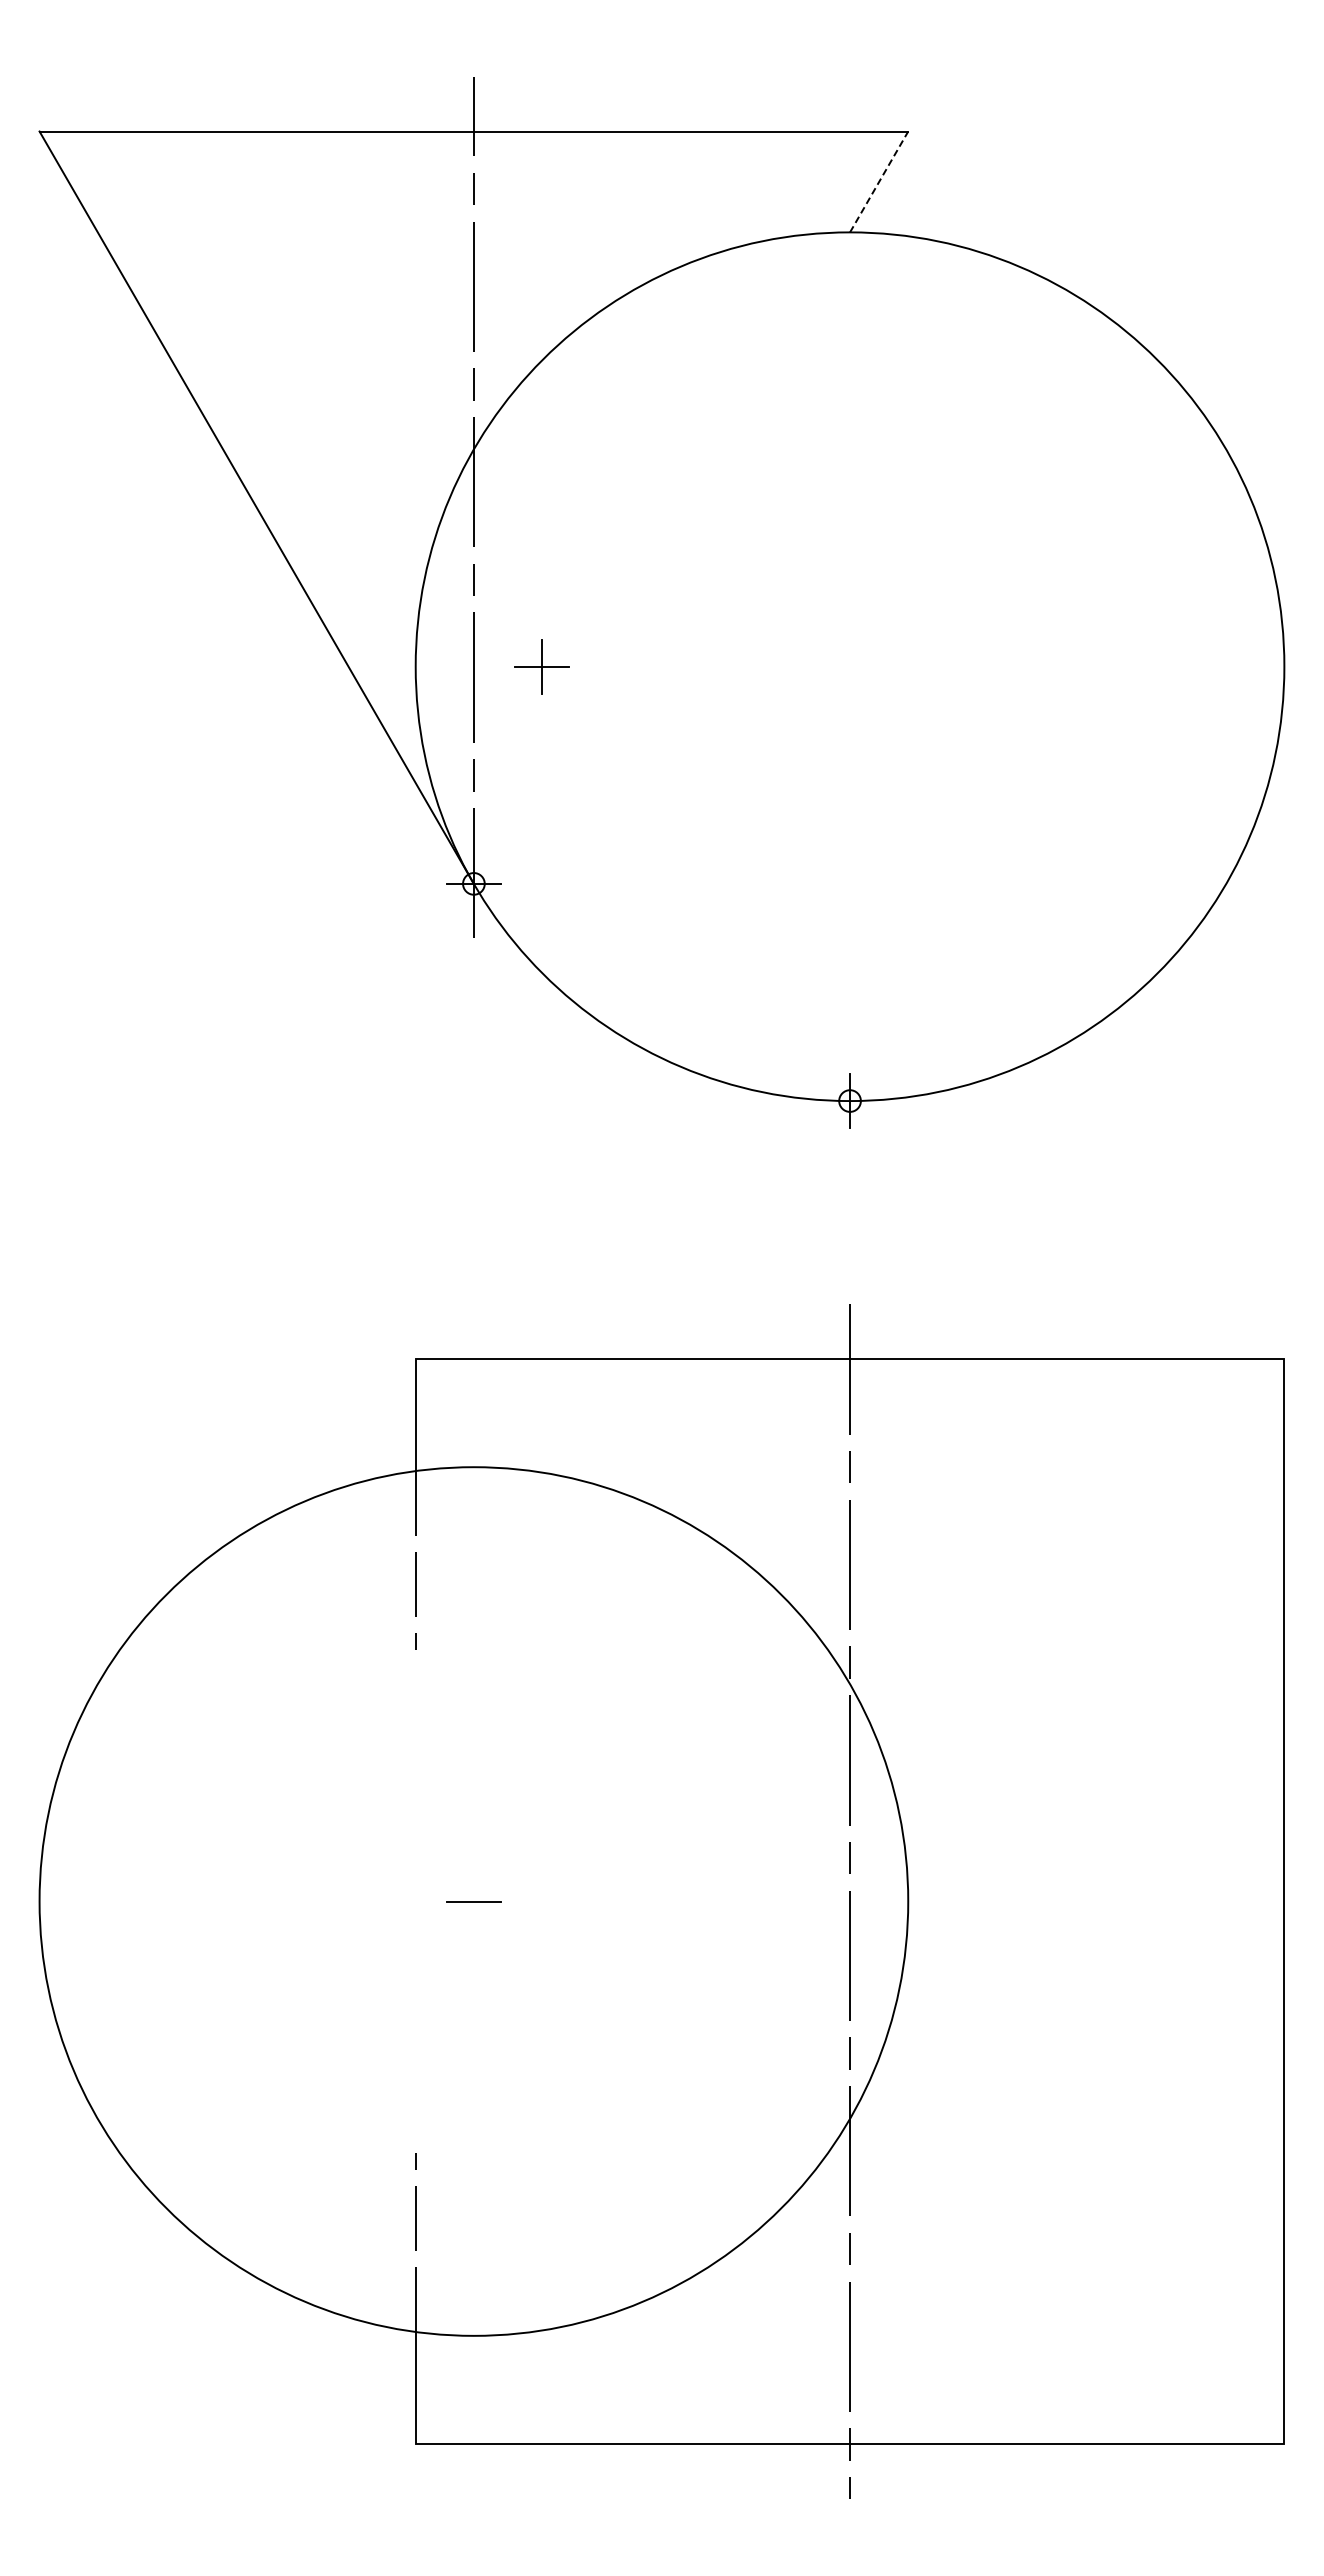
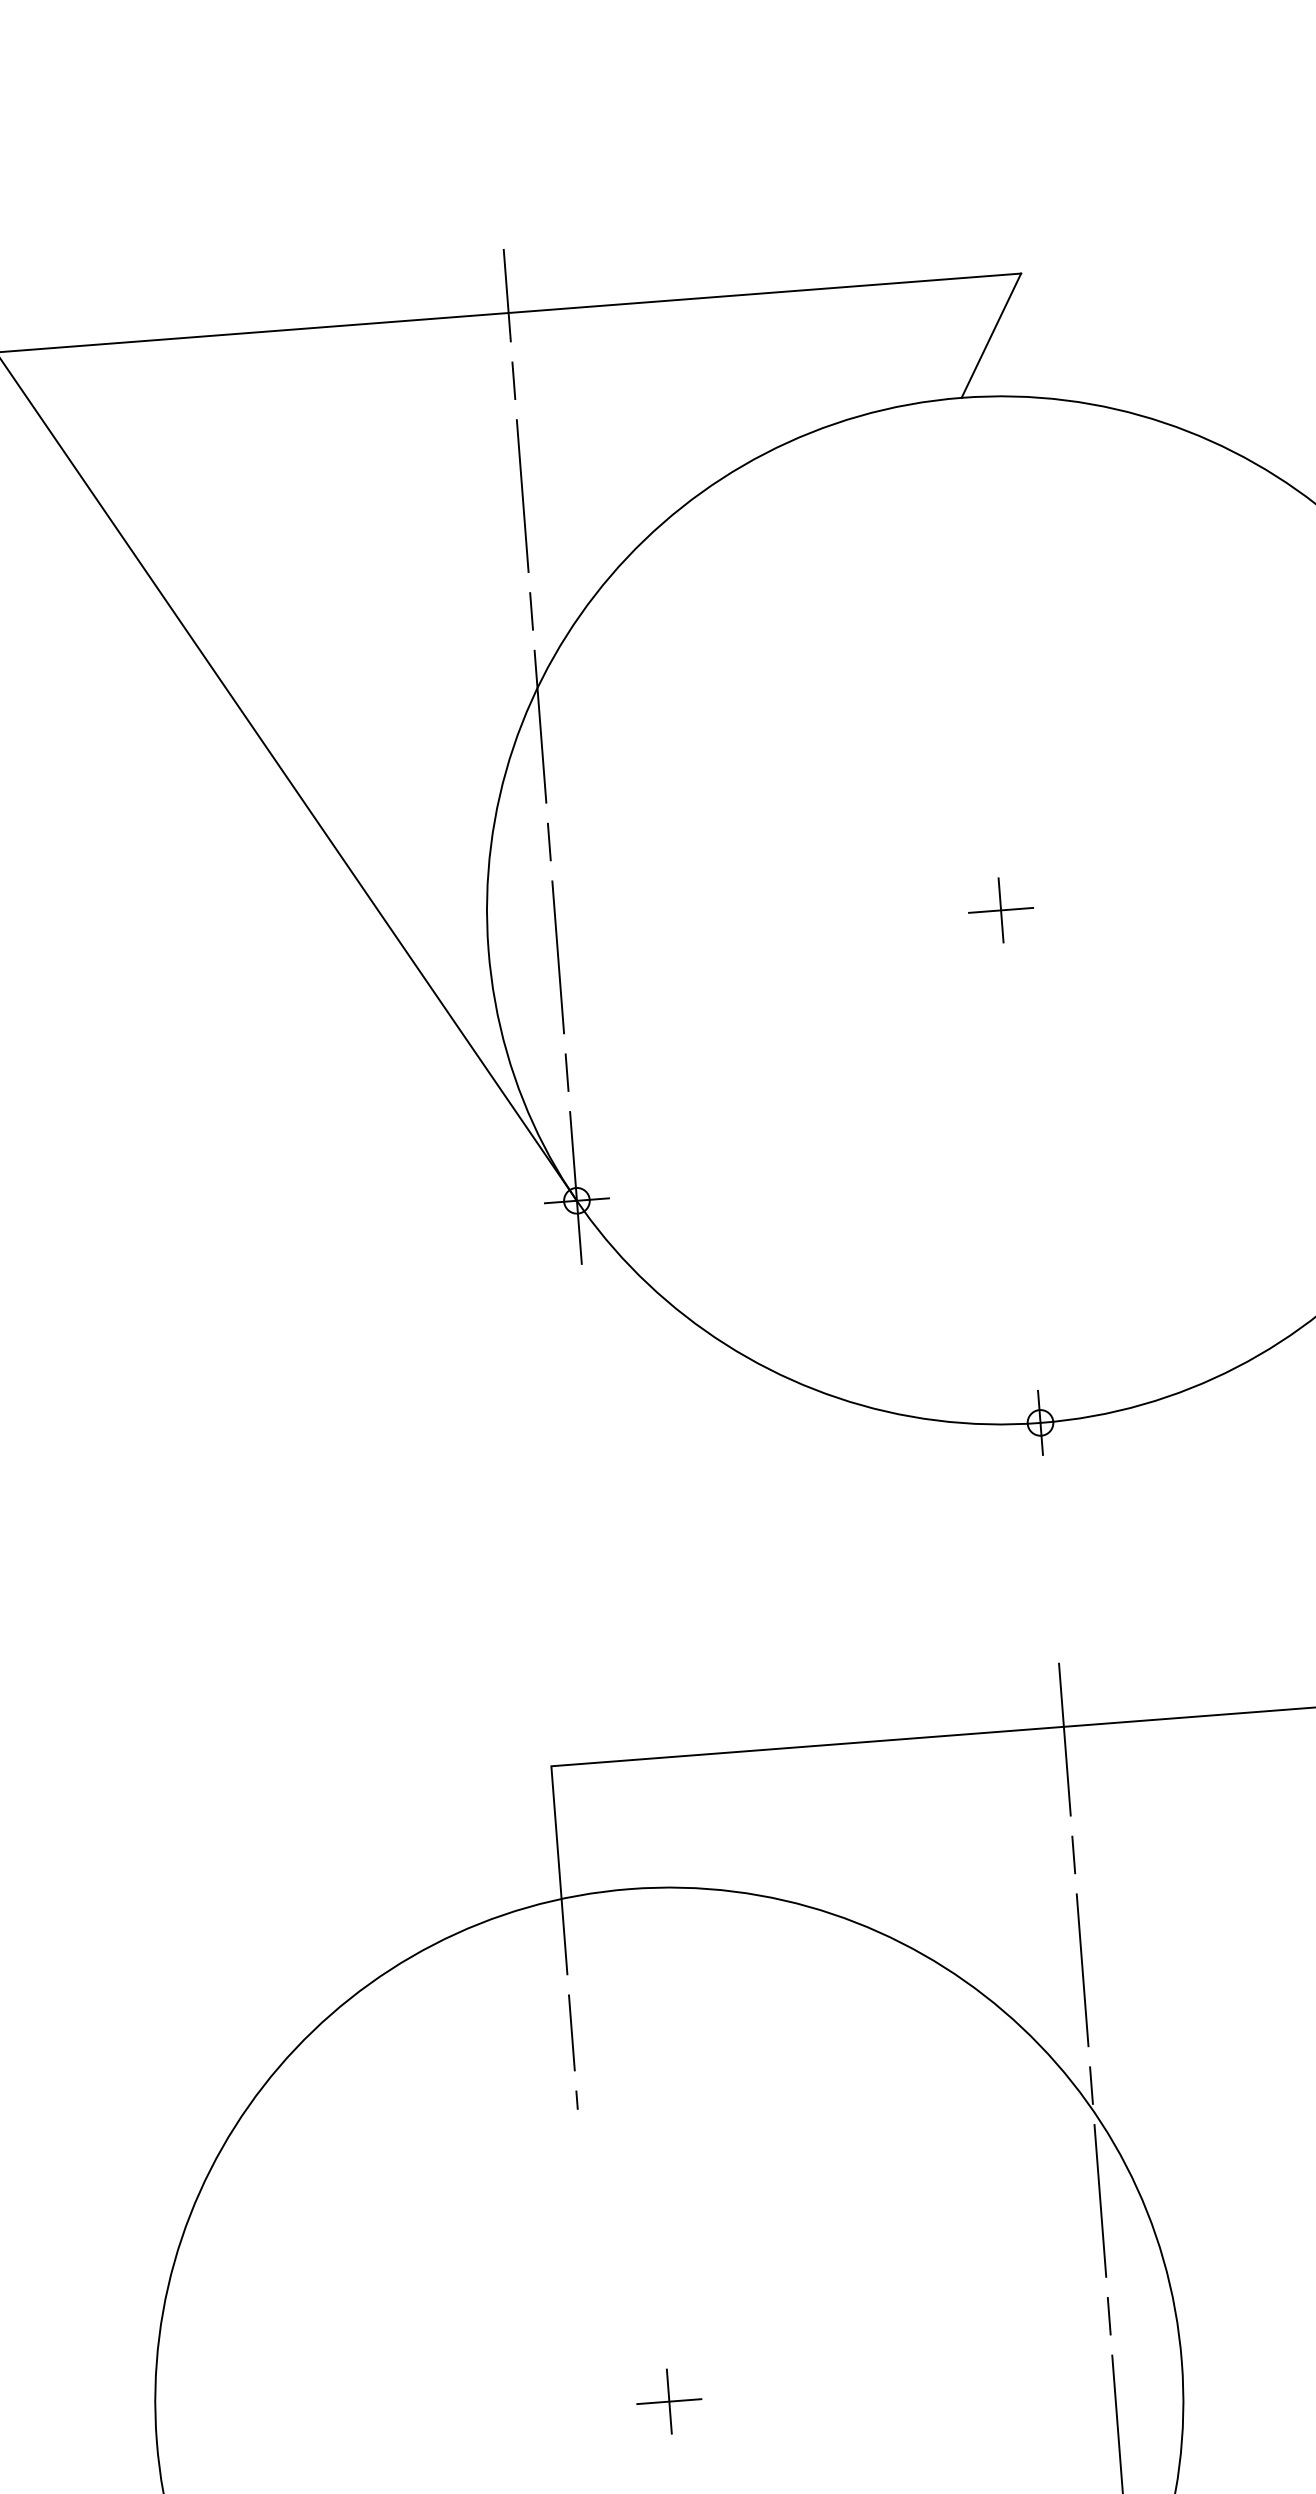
line: (879, 181) -> (991, 335), dashed -> solid
part: (541, 666) -> (1000, 910), moved
line: (473, 1901) -> (668, 2401), added

